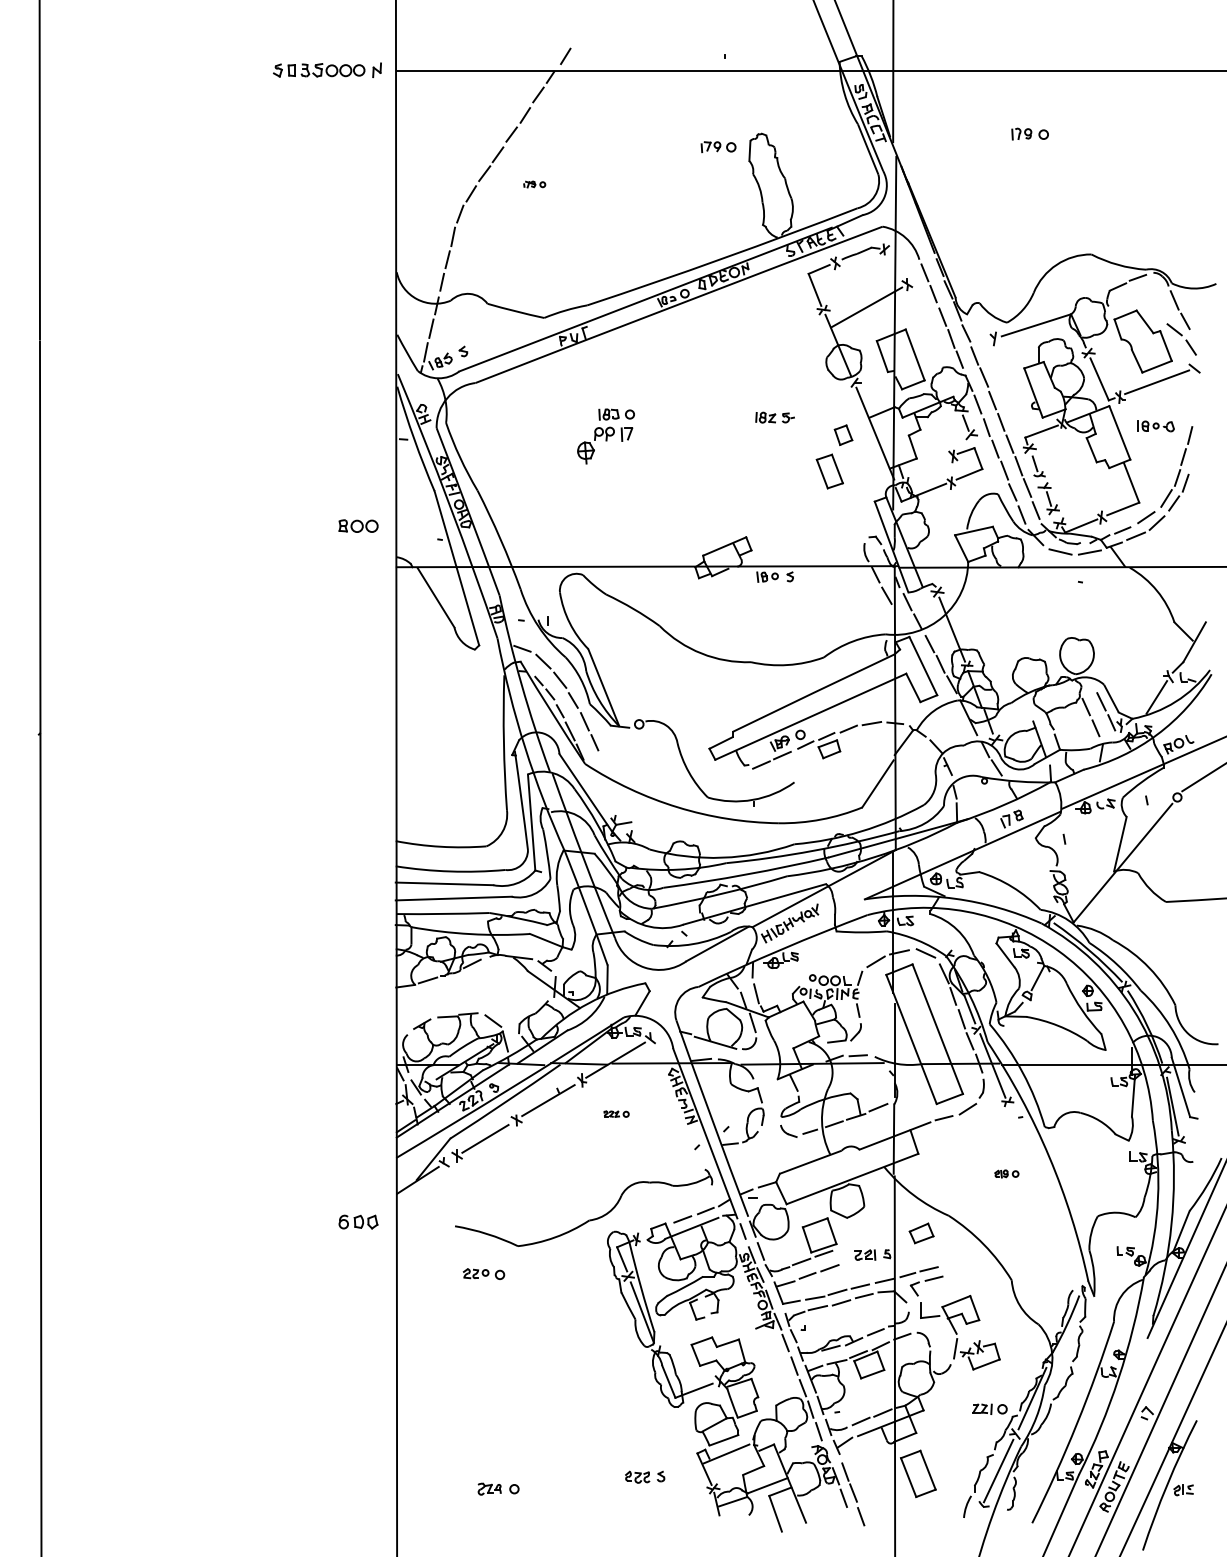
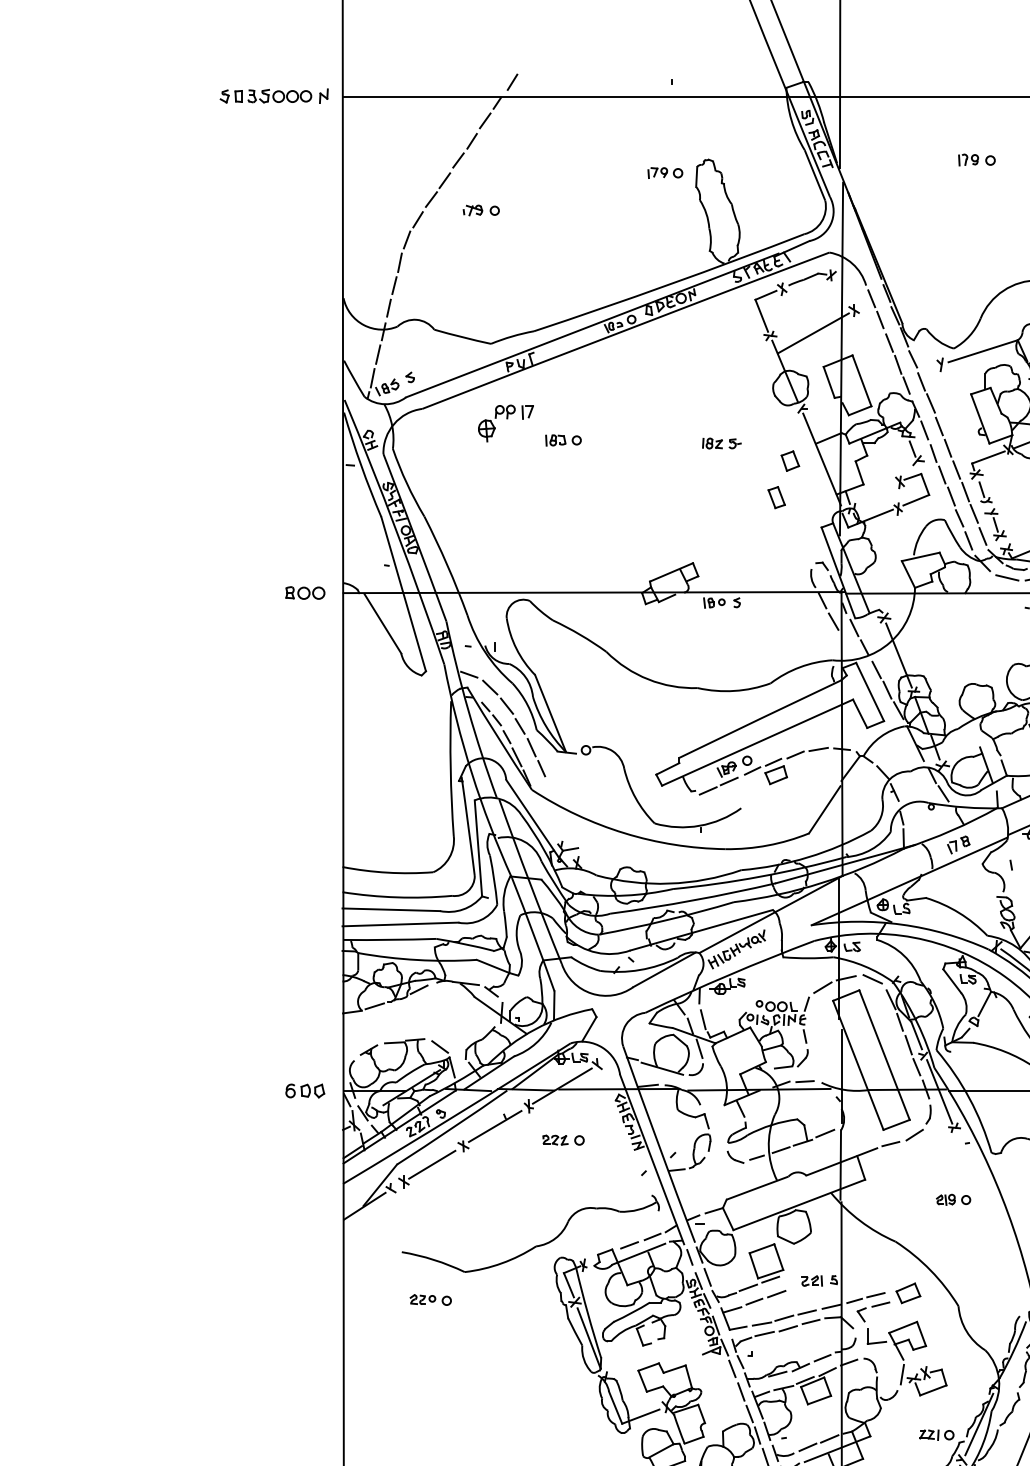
part: (534, 184) -> (481, 210), size x1.67
part: (605, 445) -> (506, 423), moved
part: (829, 471) -> (776, 497), size x0.62
part: (358, 525) -> (305, 592), moved
part: (616, 1113) -> (563, 1139), size x1.67
part: (1006, 1173) -> (953, 1199), size x1.43
part: (358, 1221) -> (305, 1090), moved
part: (921, 1233) -> (908, 1293), moved

